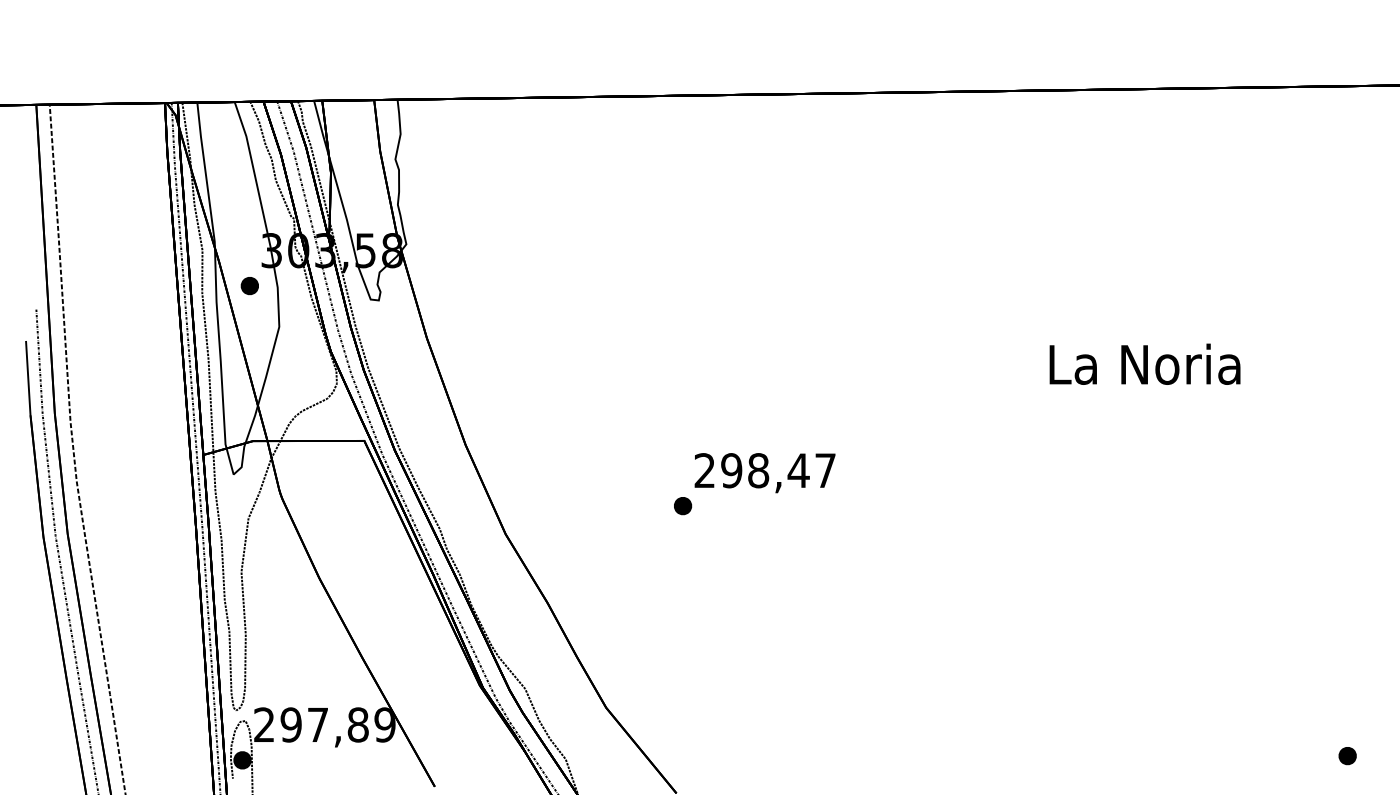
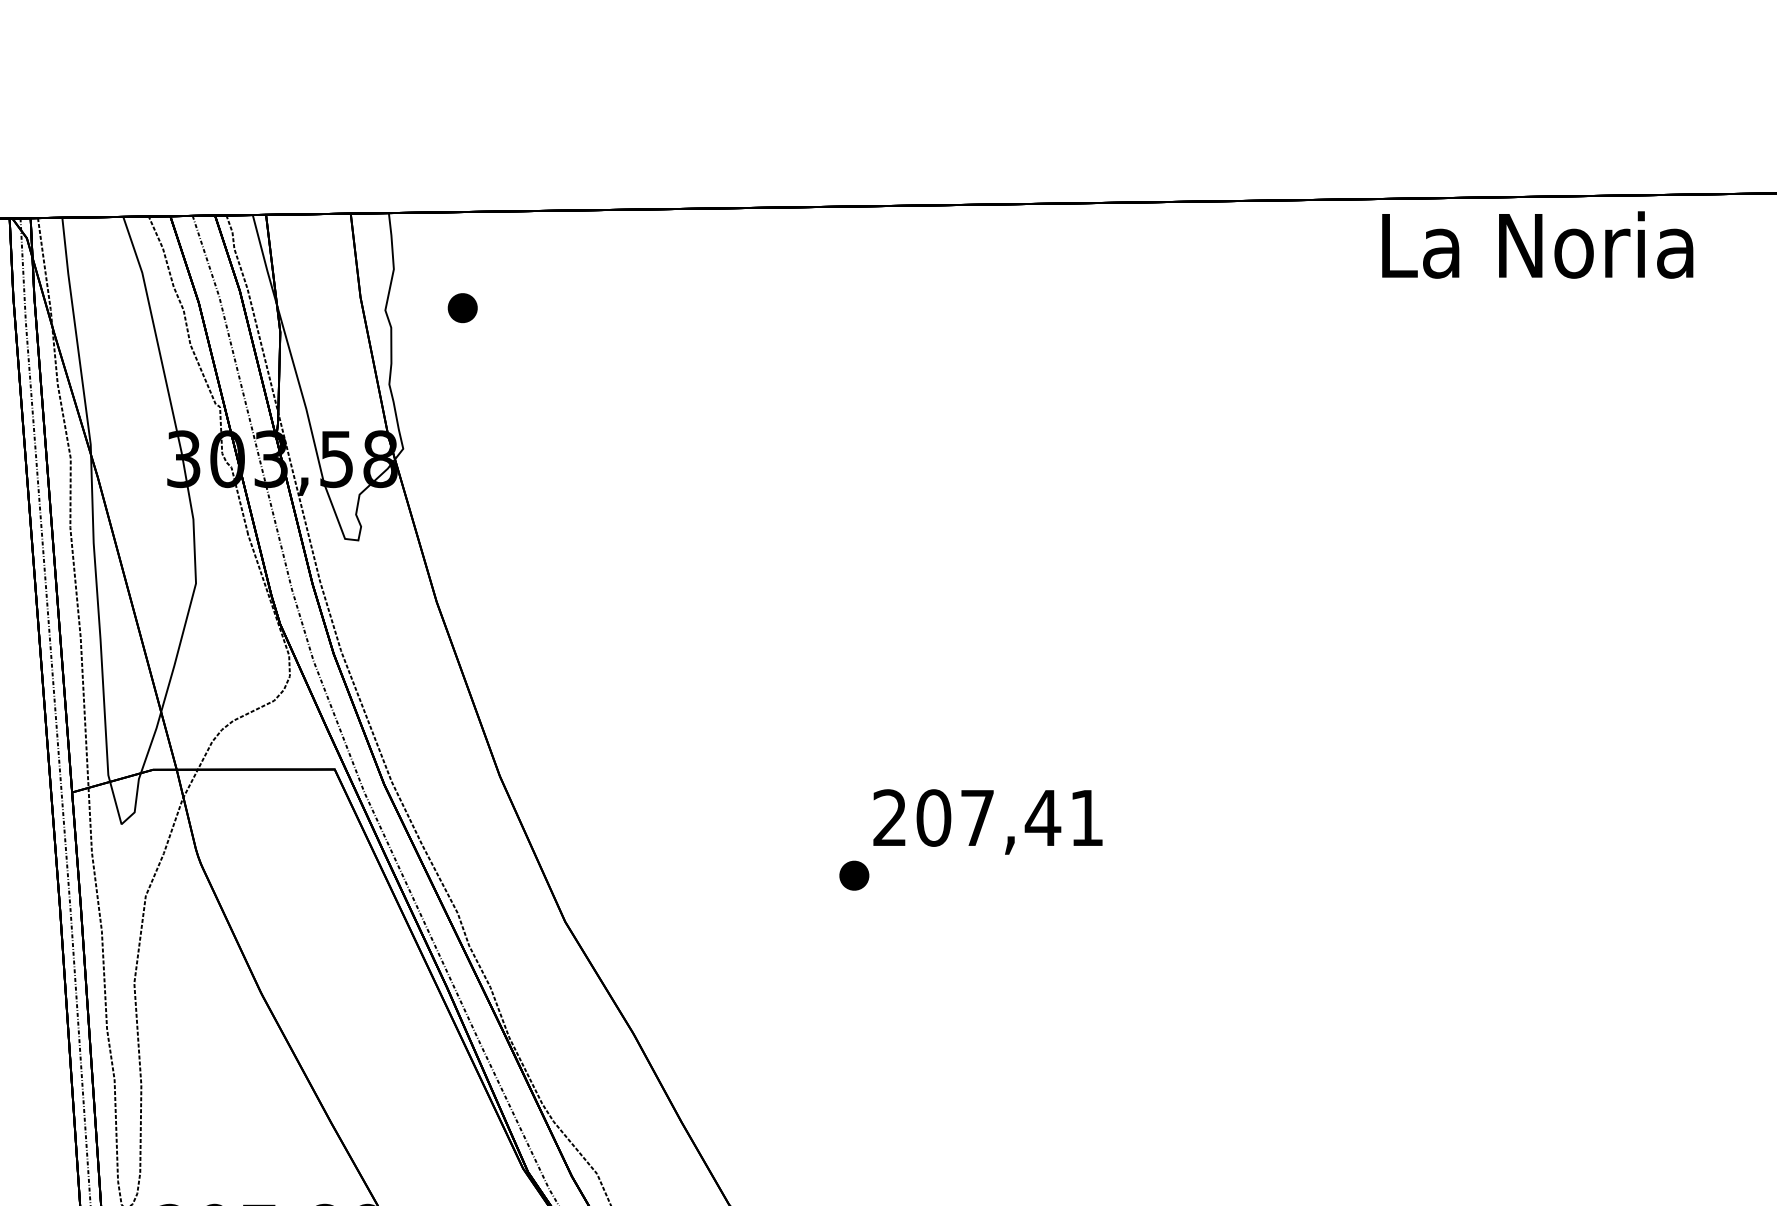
part: (249, 286) -> (462, 308), moved
text: (1144, 363) -> (1536, 243), moved
text: (778, 470) -> (1010, 817), 298,47 -> 207,41

